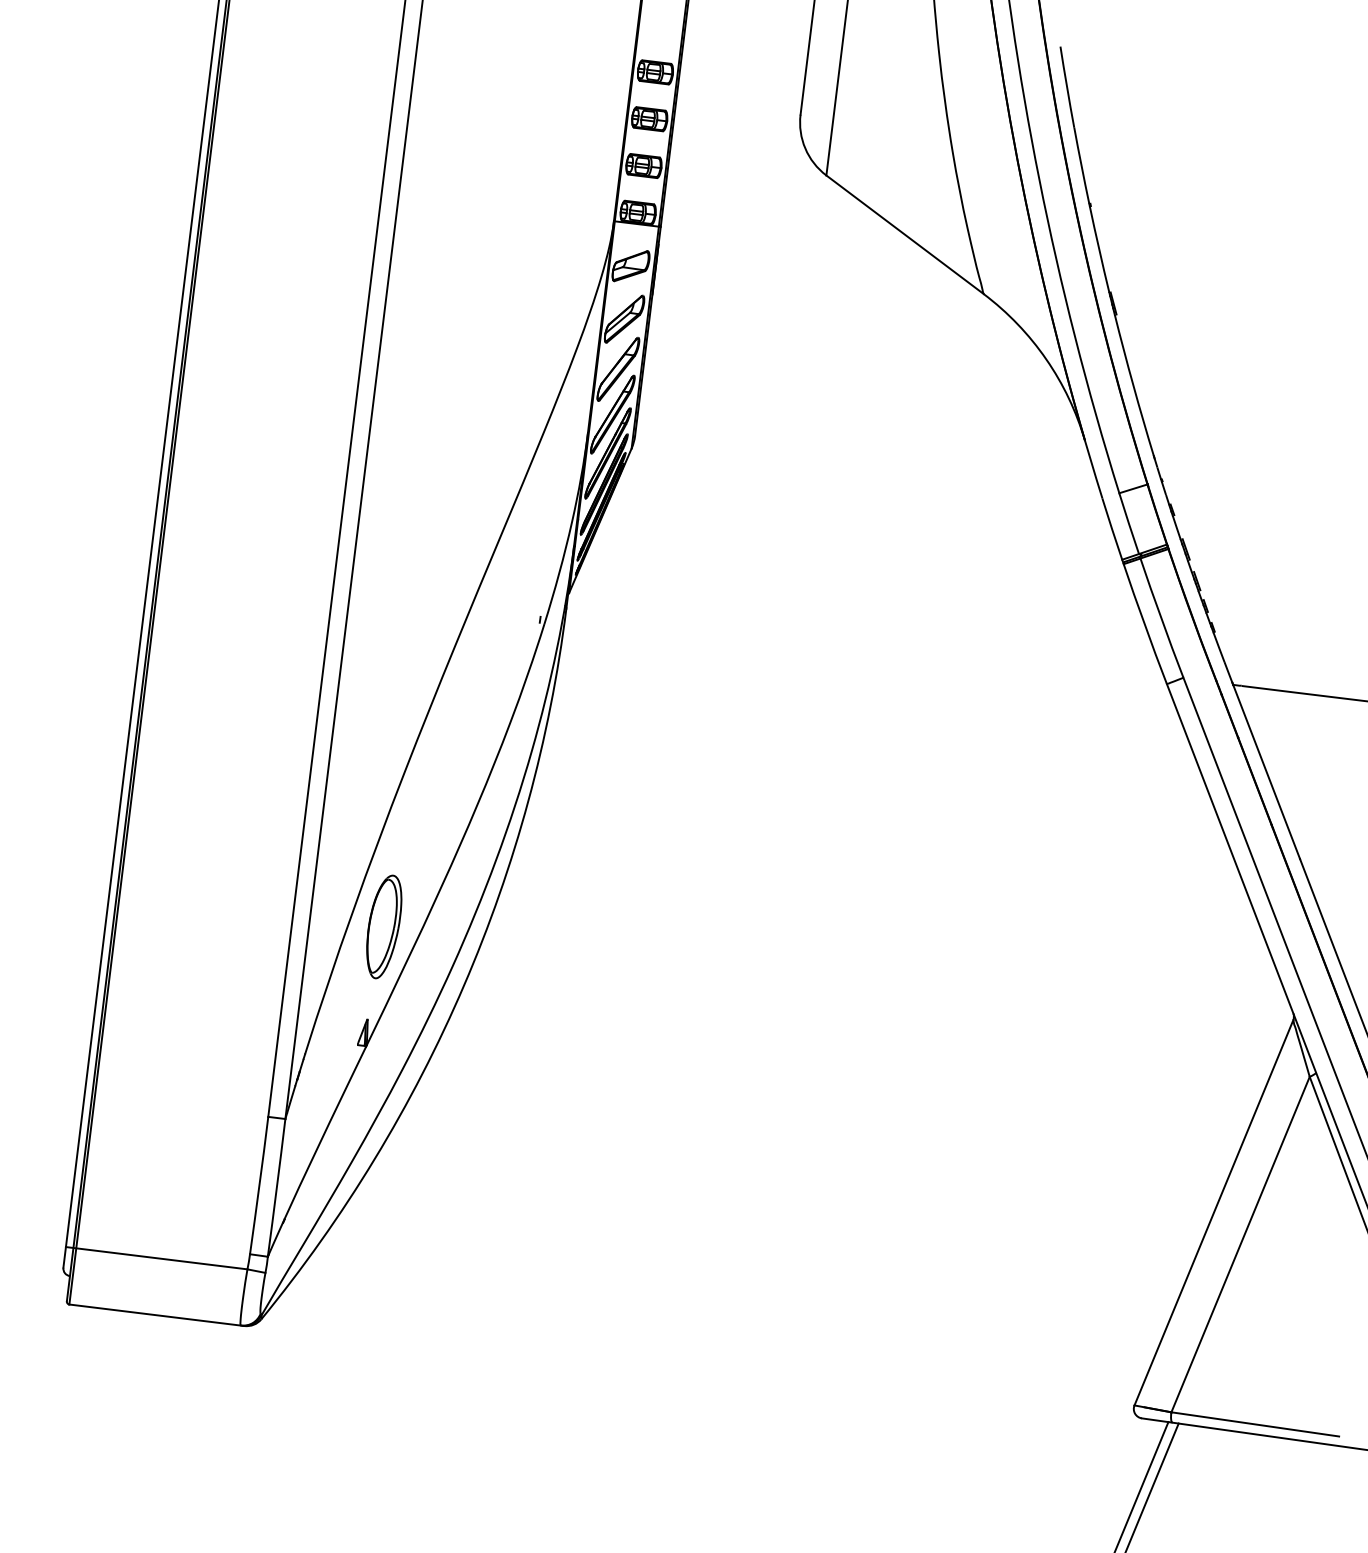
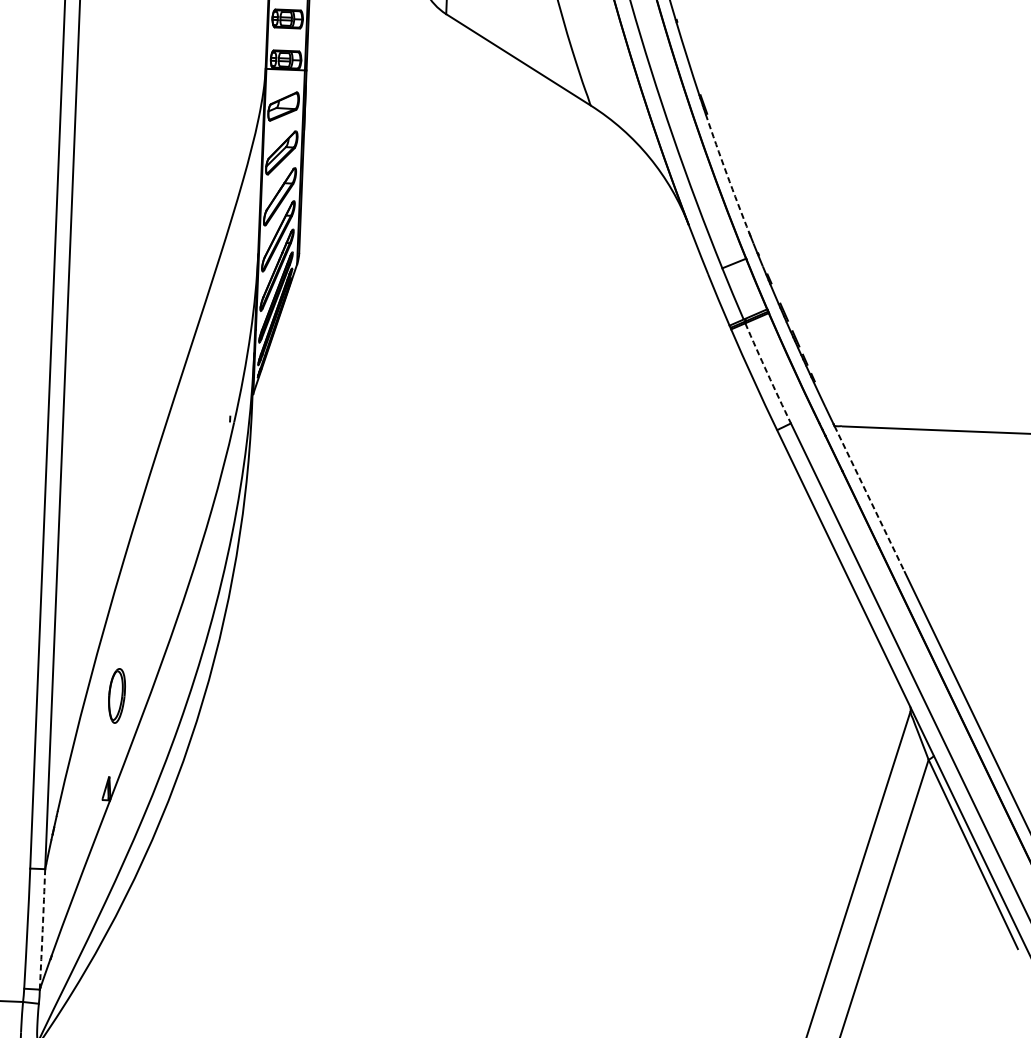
arc: (1133, 385) -> (726, 174), solid -> dashed
arc: (1161, 618) -> (767, 373), solid -> dashed
line: (1266, 772) -> (869, 499), solid -> dashed
part: (384, 926) -> (117, 695), size x0.6
arc: (276, 1187) -> (42, 929), solid -> dashed

